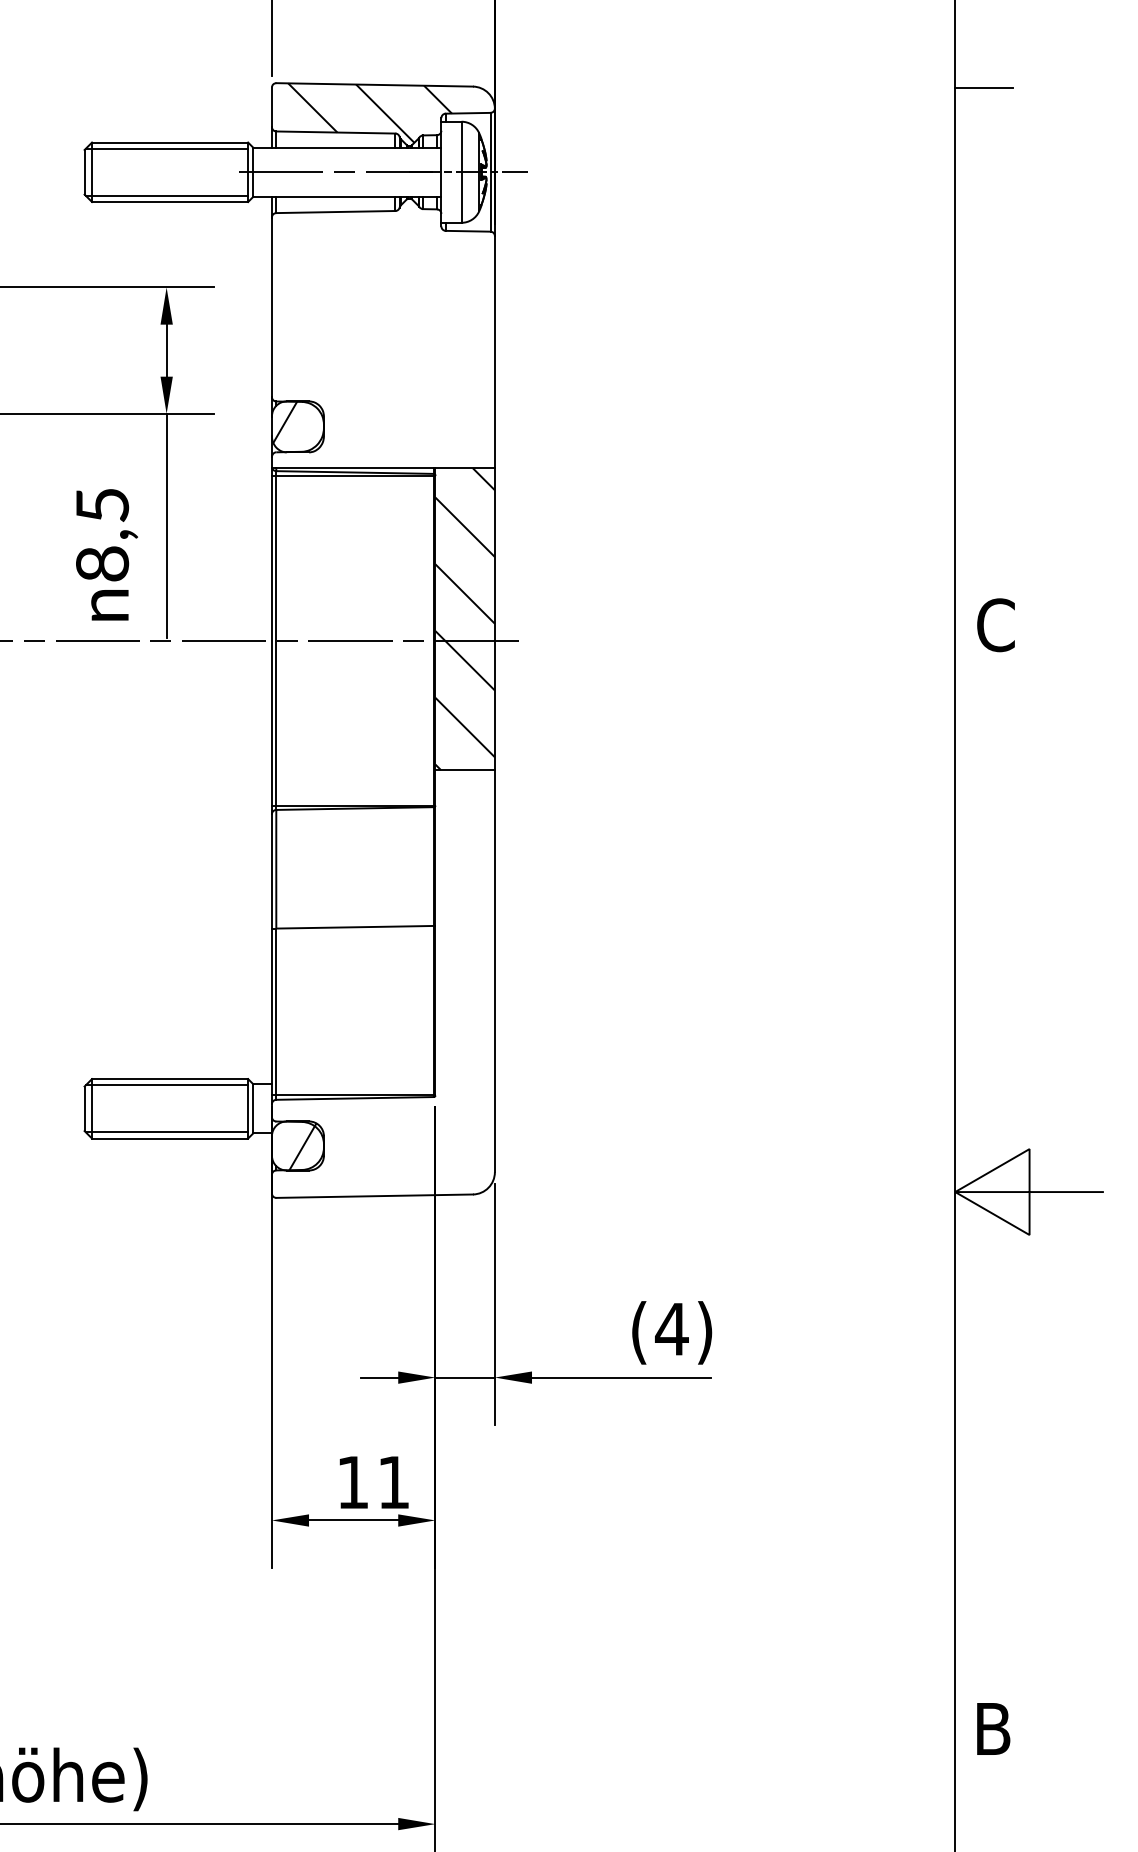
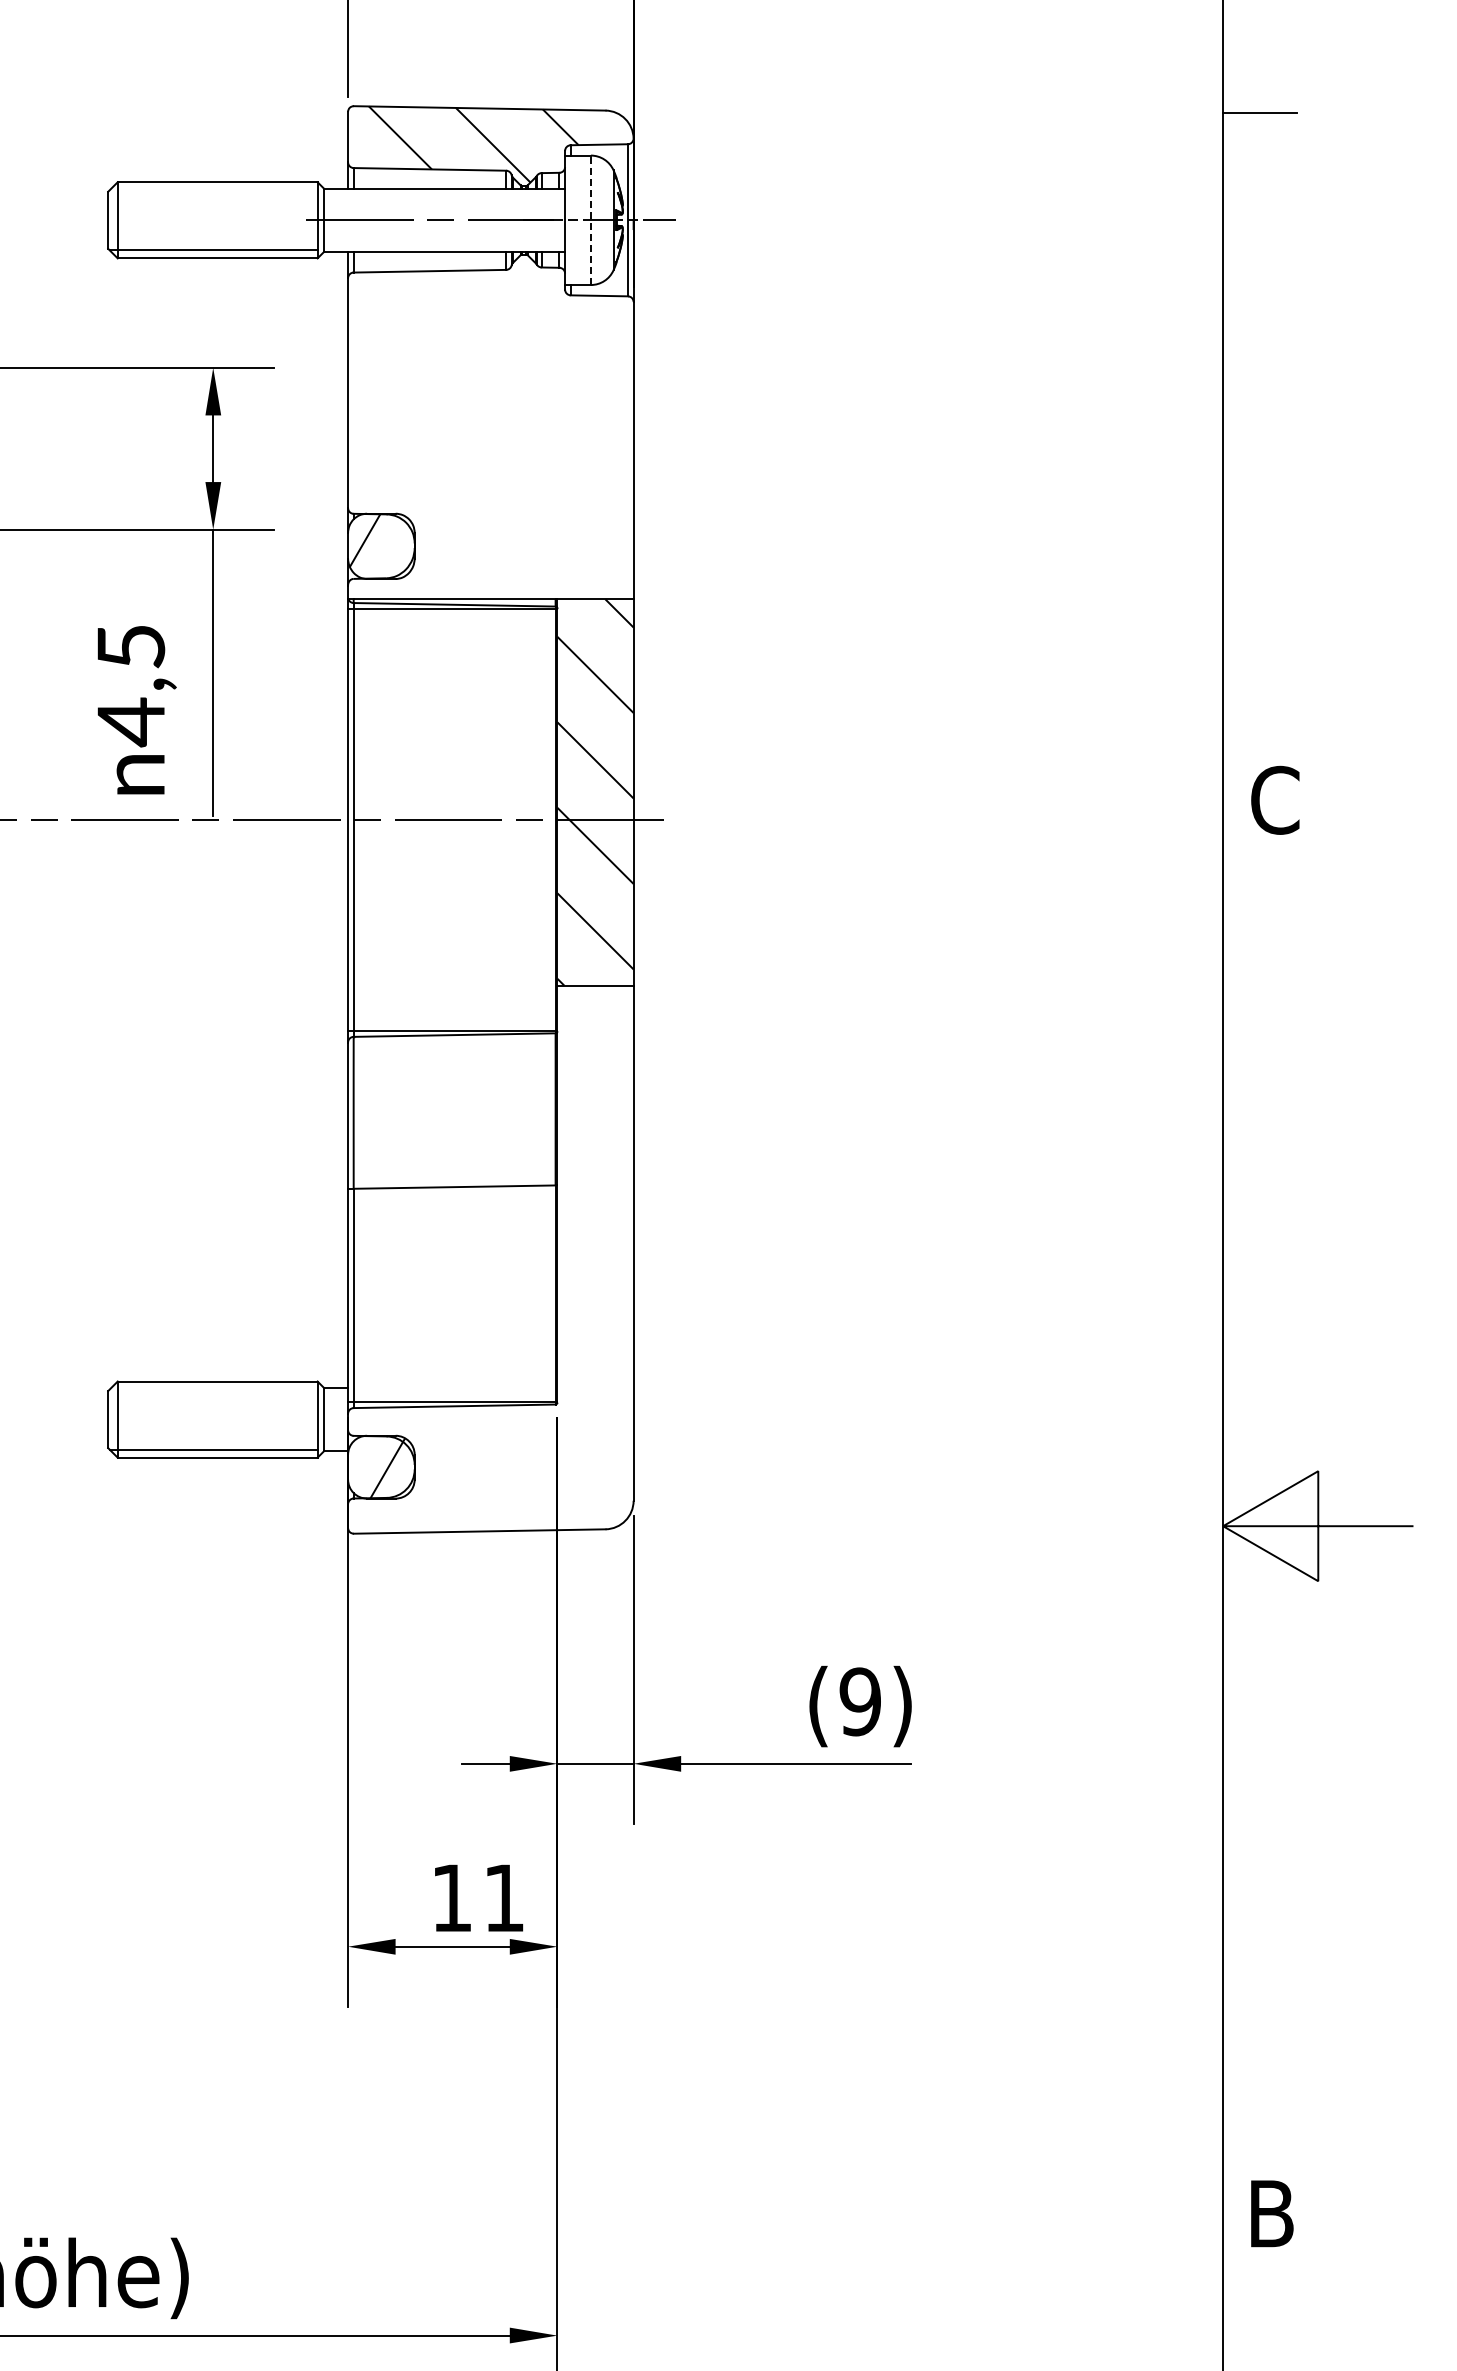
line: (166, 149) -> (213, 190), removed
line: (461, 172) -> (590, 220), solid -> dashed
text: (102, 564) -> (131, 722), 8,5 -> 4,5
line: (166, 1085) -> (213, 1389), removed
text: (672, 1328) -> (860, 1701), (4) -> (9)

